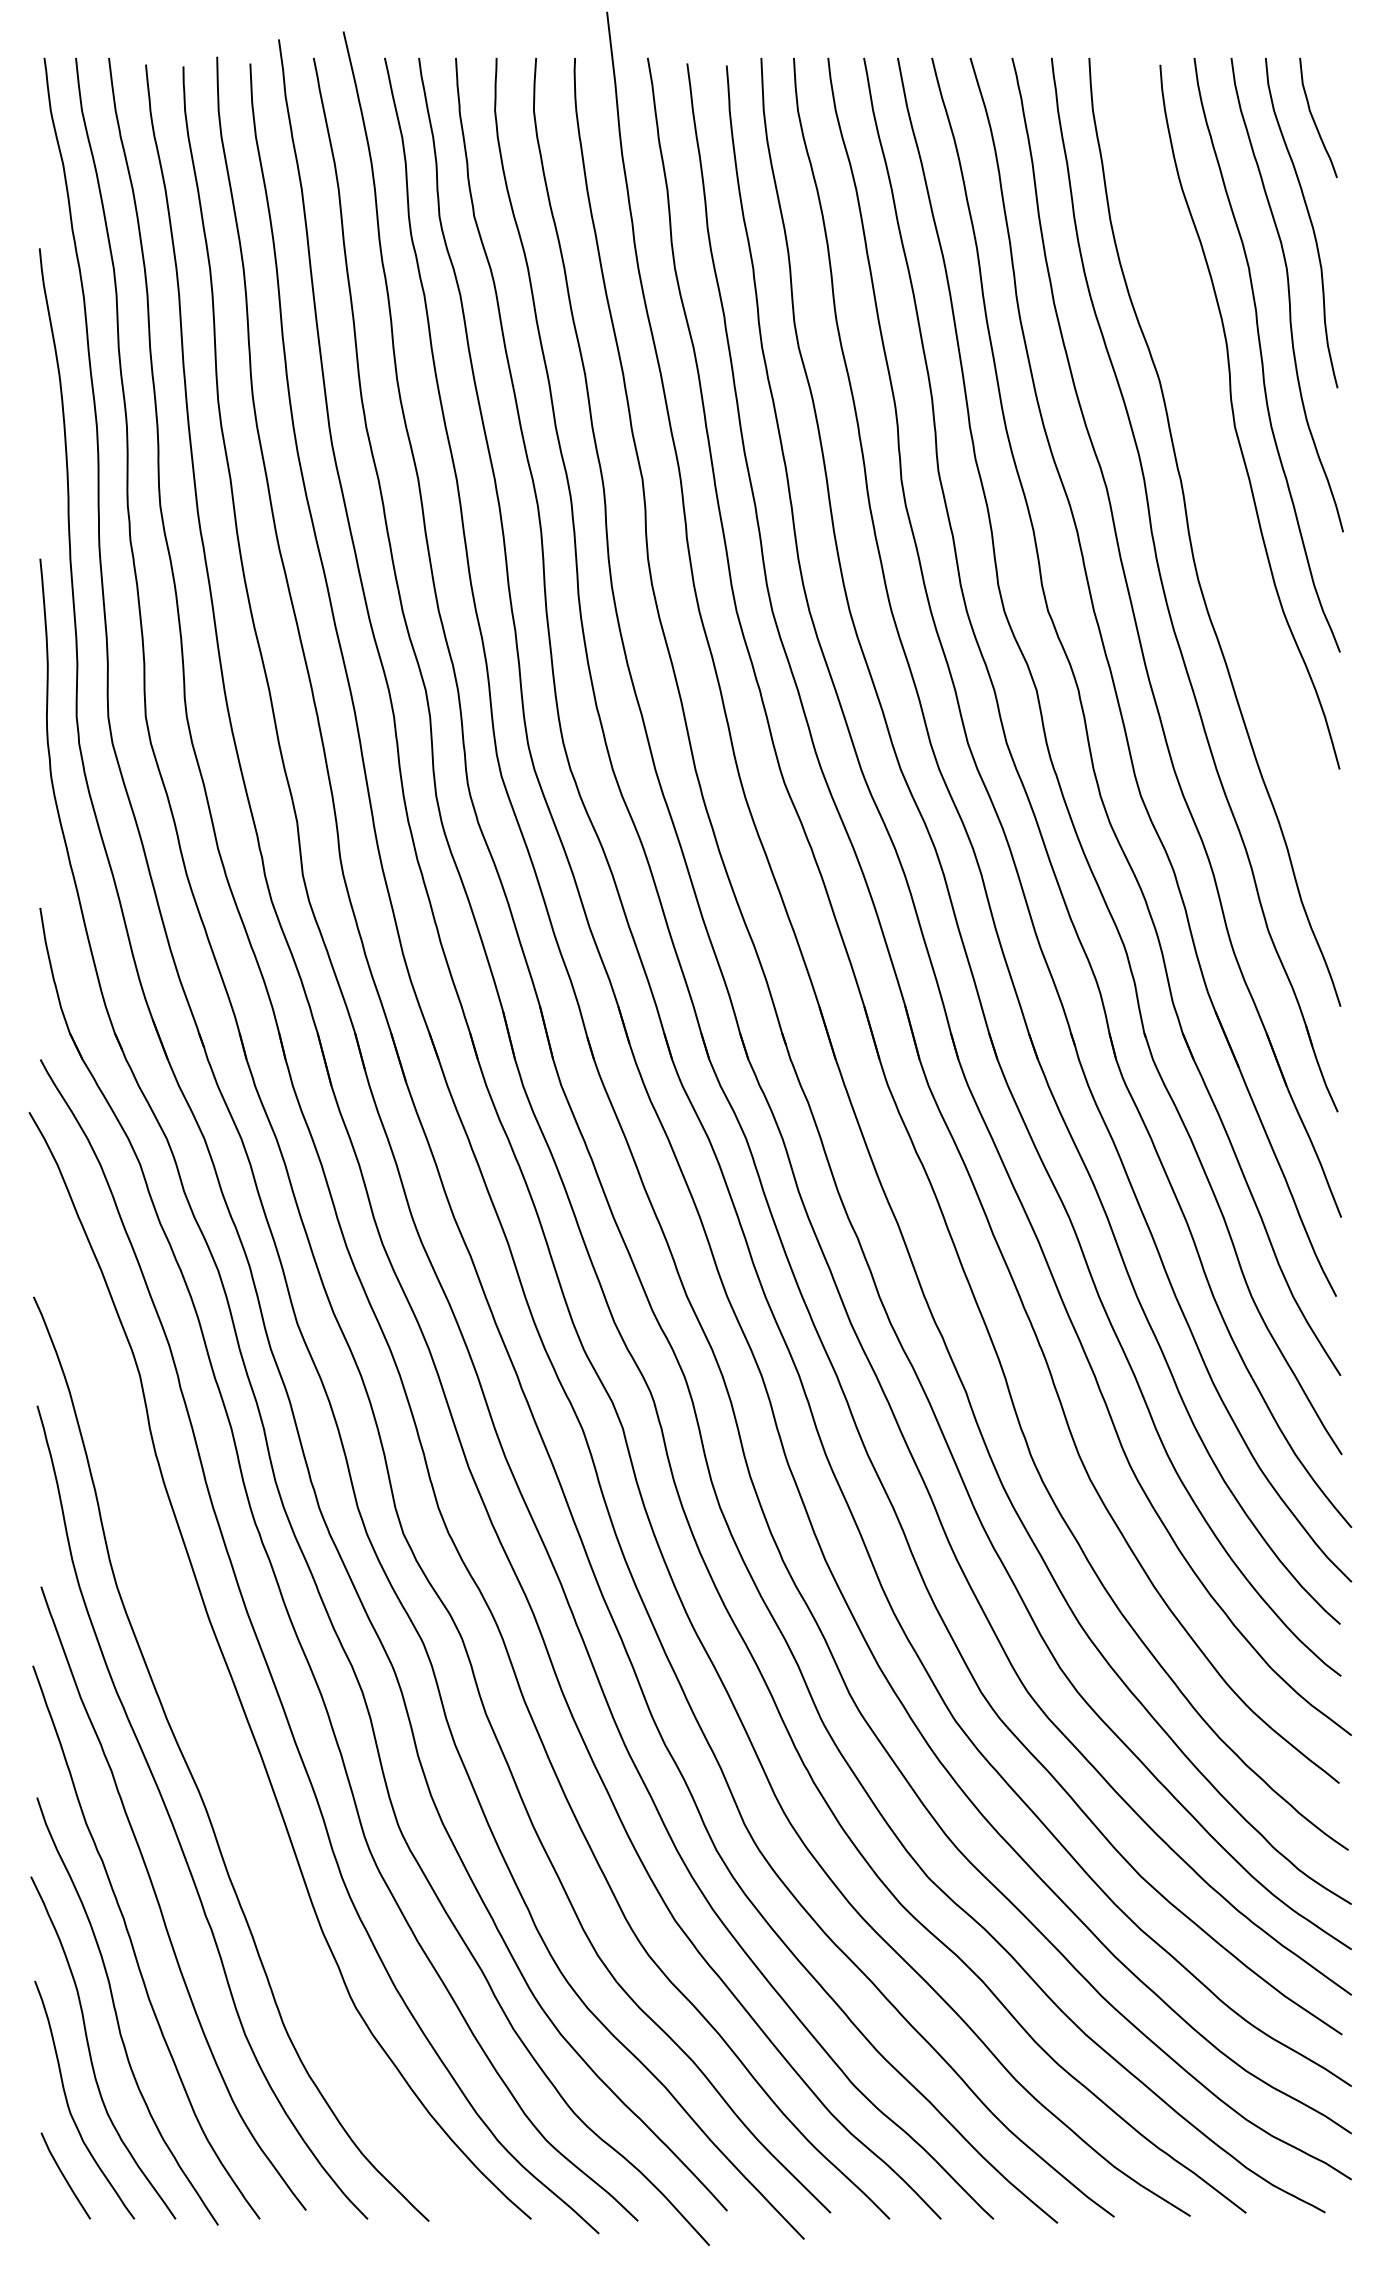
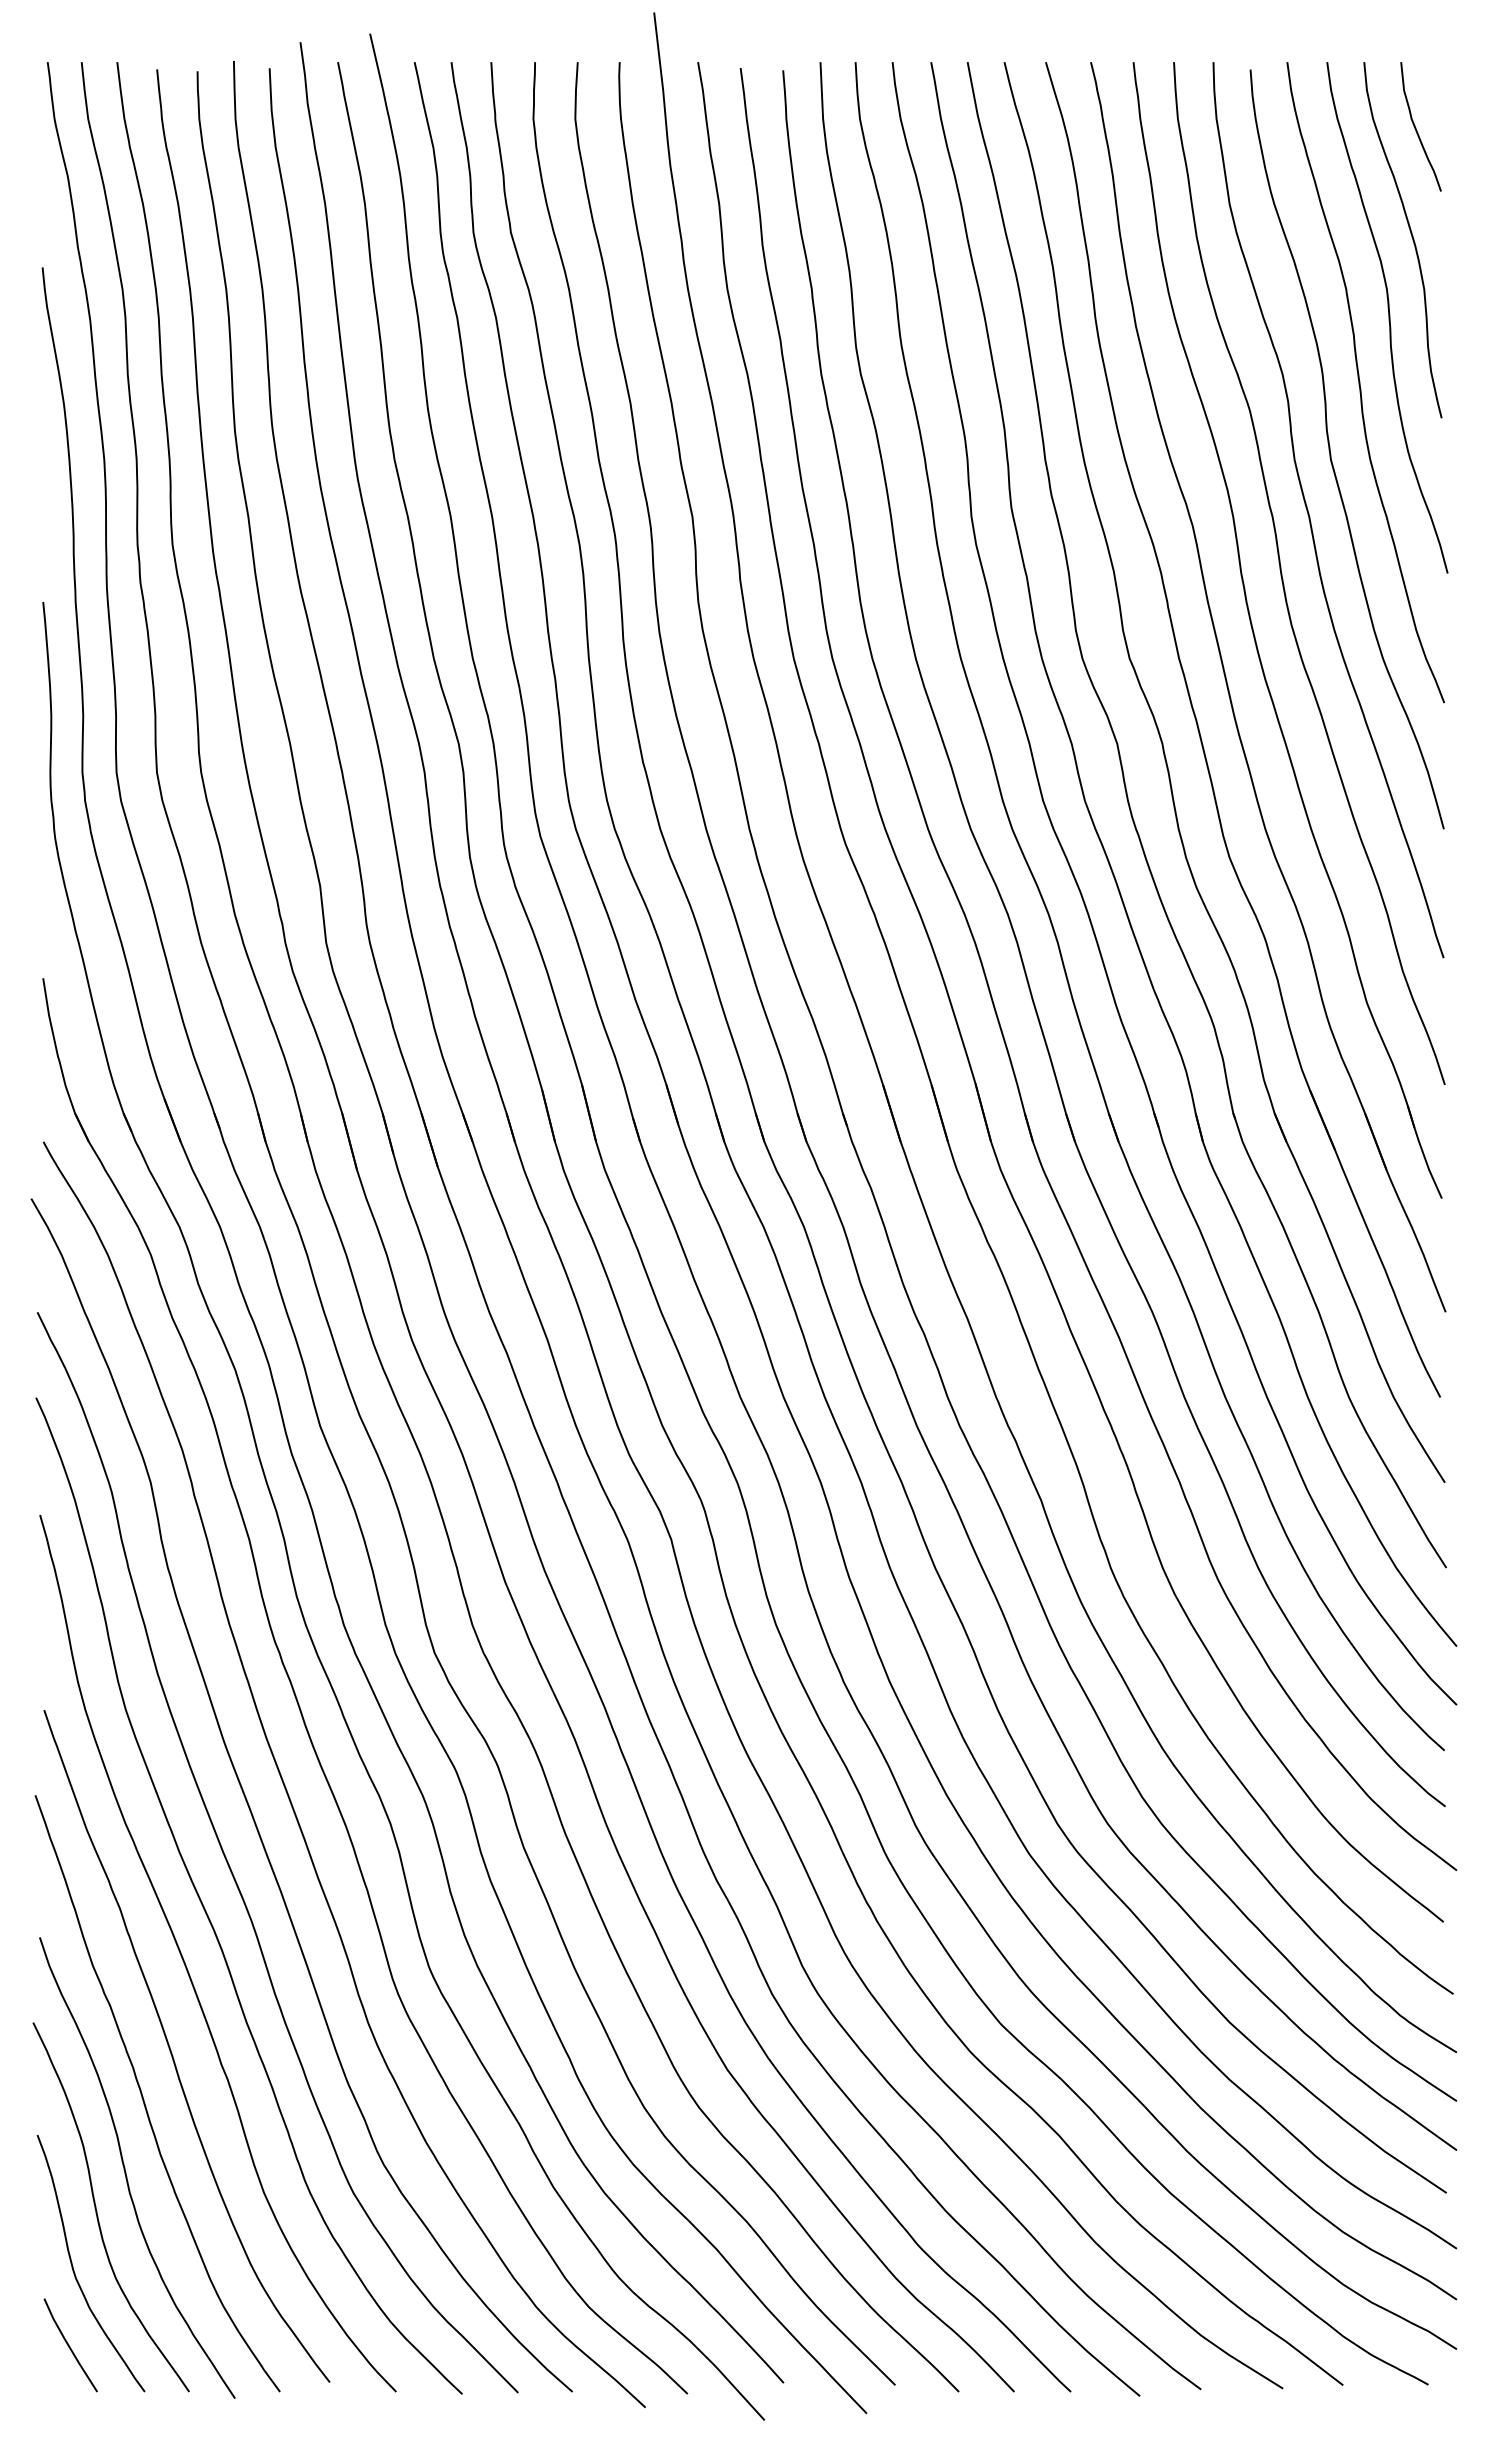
curve: (1215, 479) -> (1310, 516), added
curve: (214, 1733) -> (231, 1868), added

